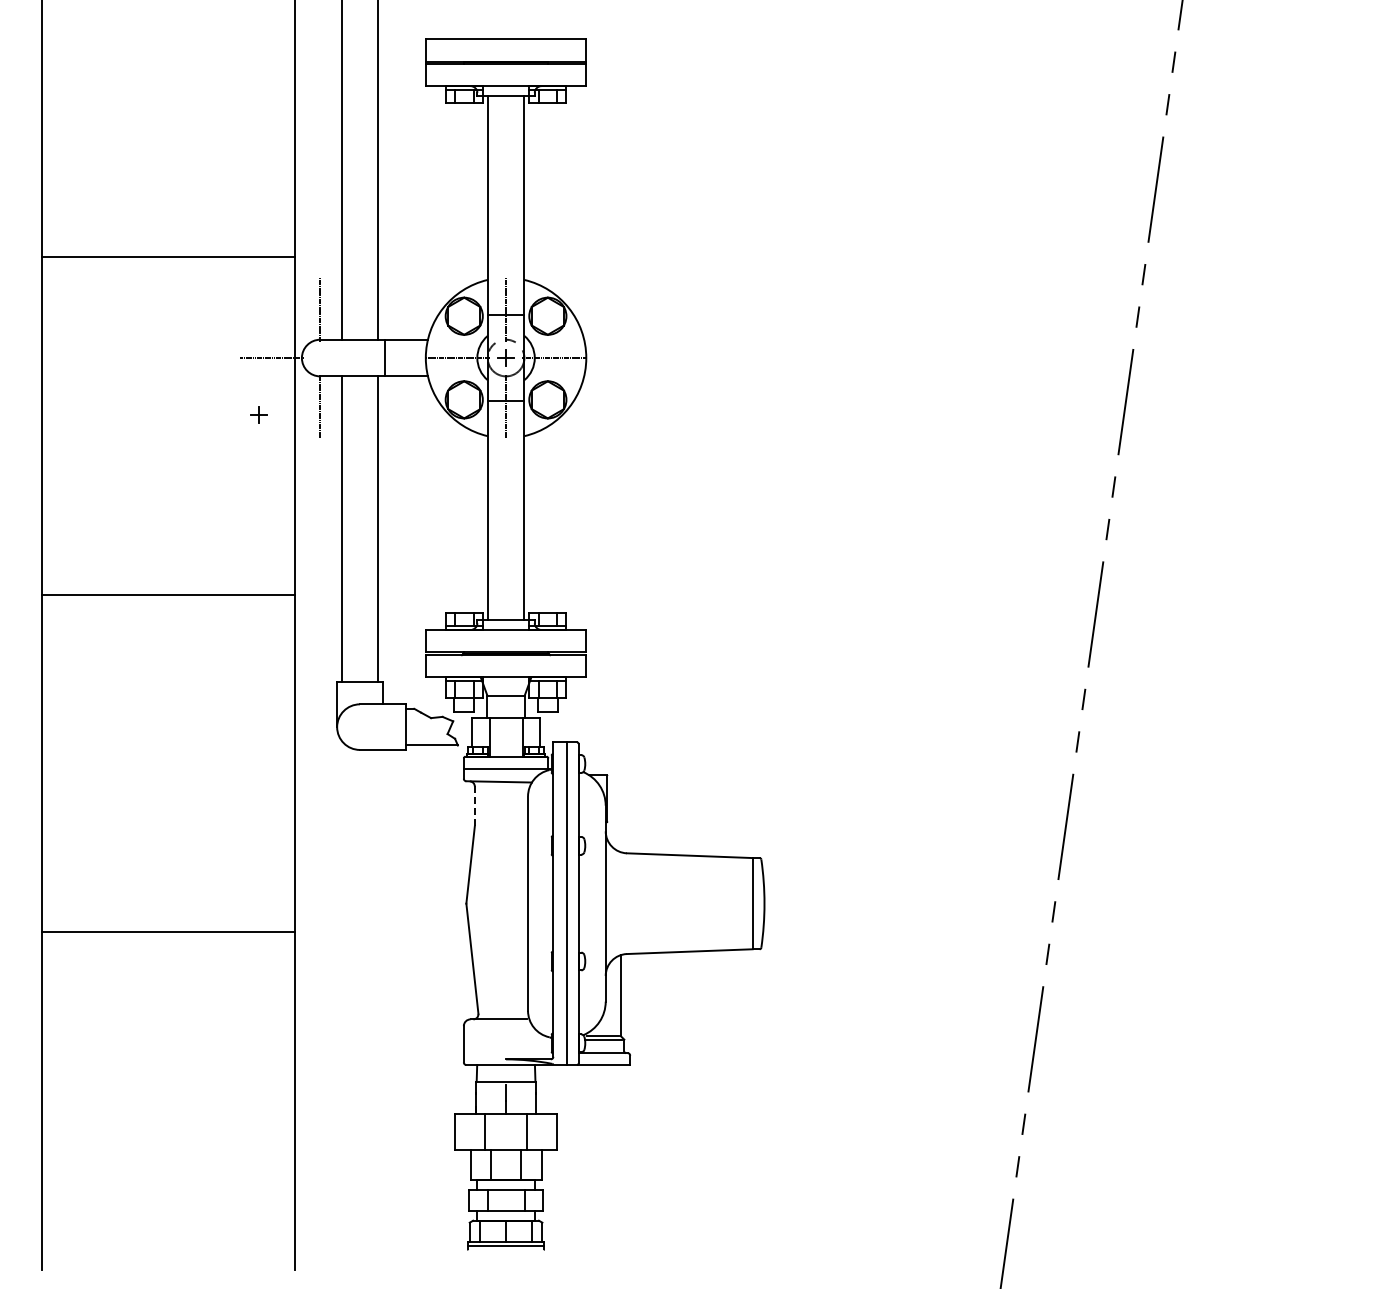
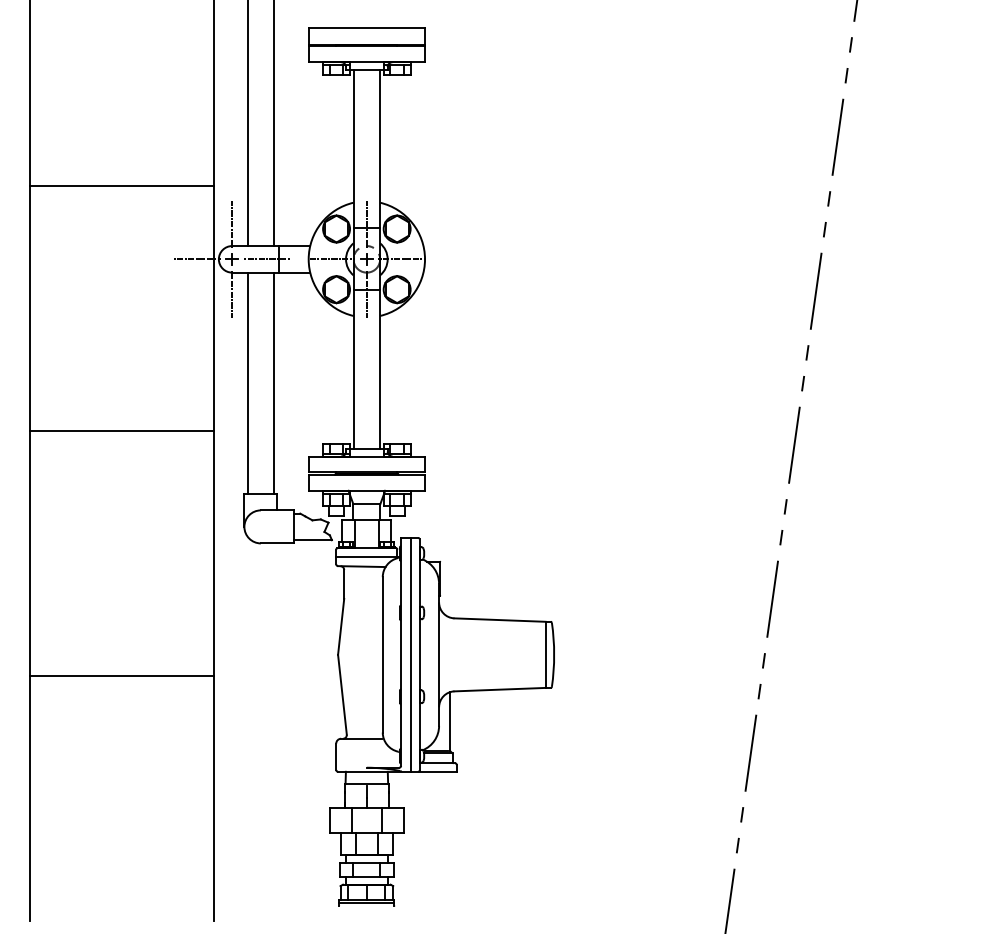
line: (368, 358) -> (267, 259), added
part: (258, 414) -> (231, 258), moved
line: (474, 806) -> (343, 584), dashed -> solid

